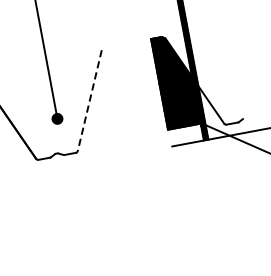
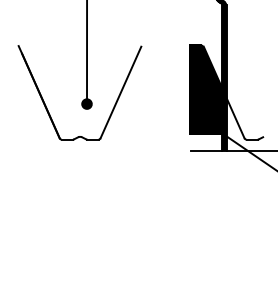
line: (89, 100) -> (120, 92), dashed -> solid

